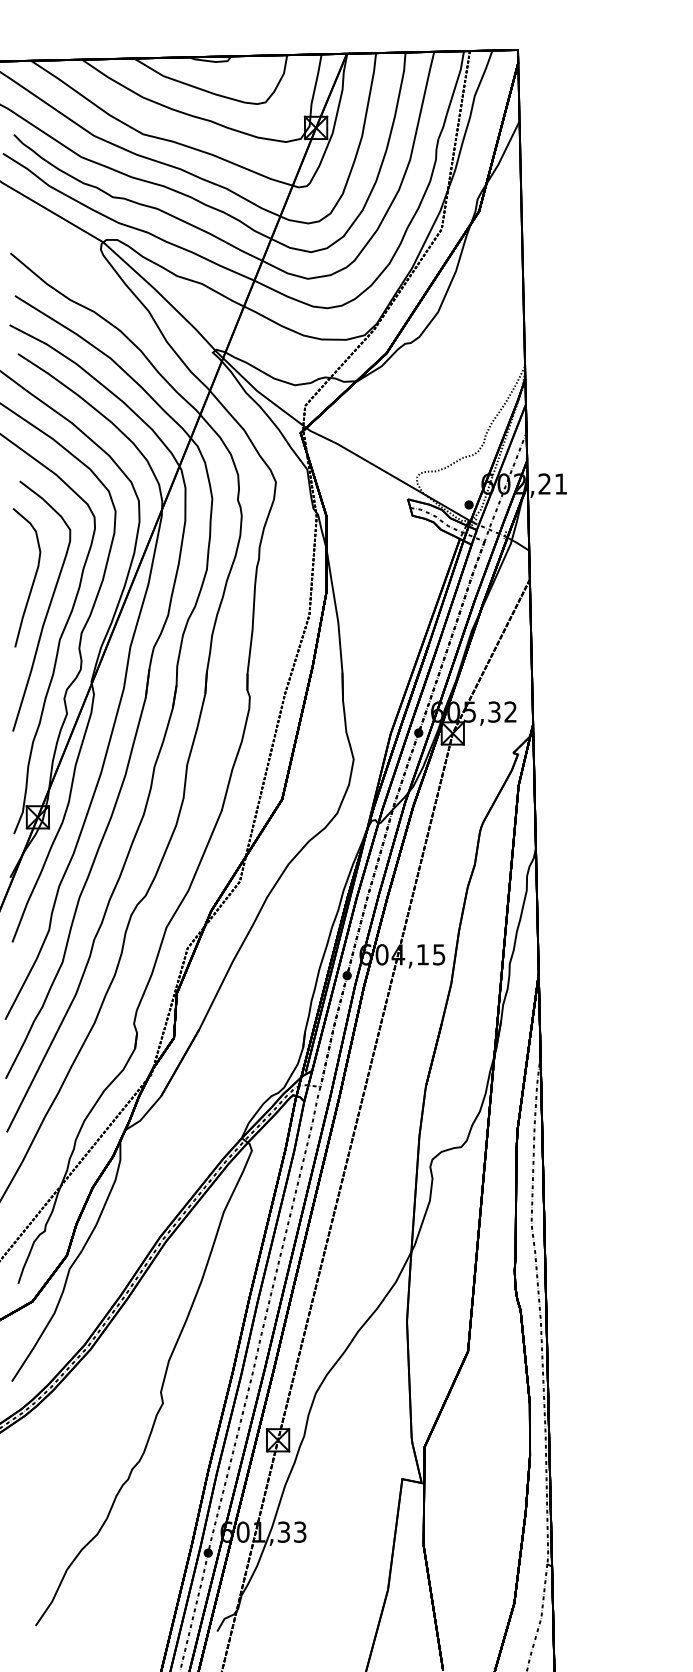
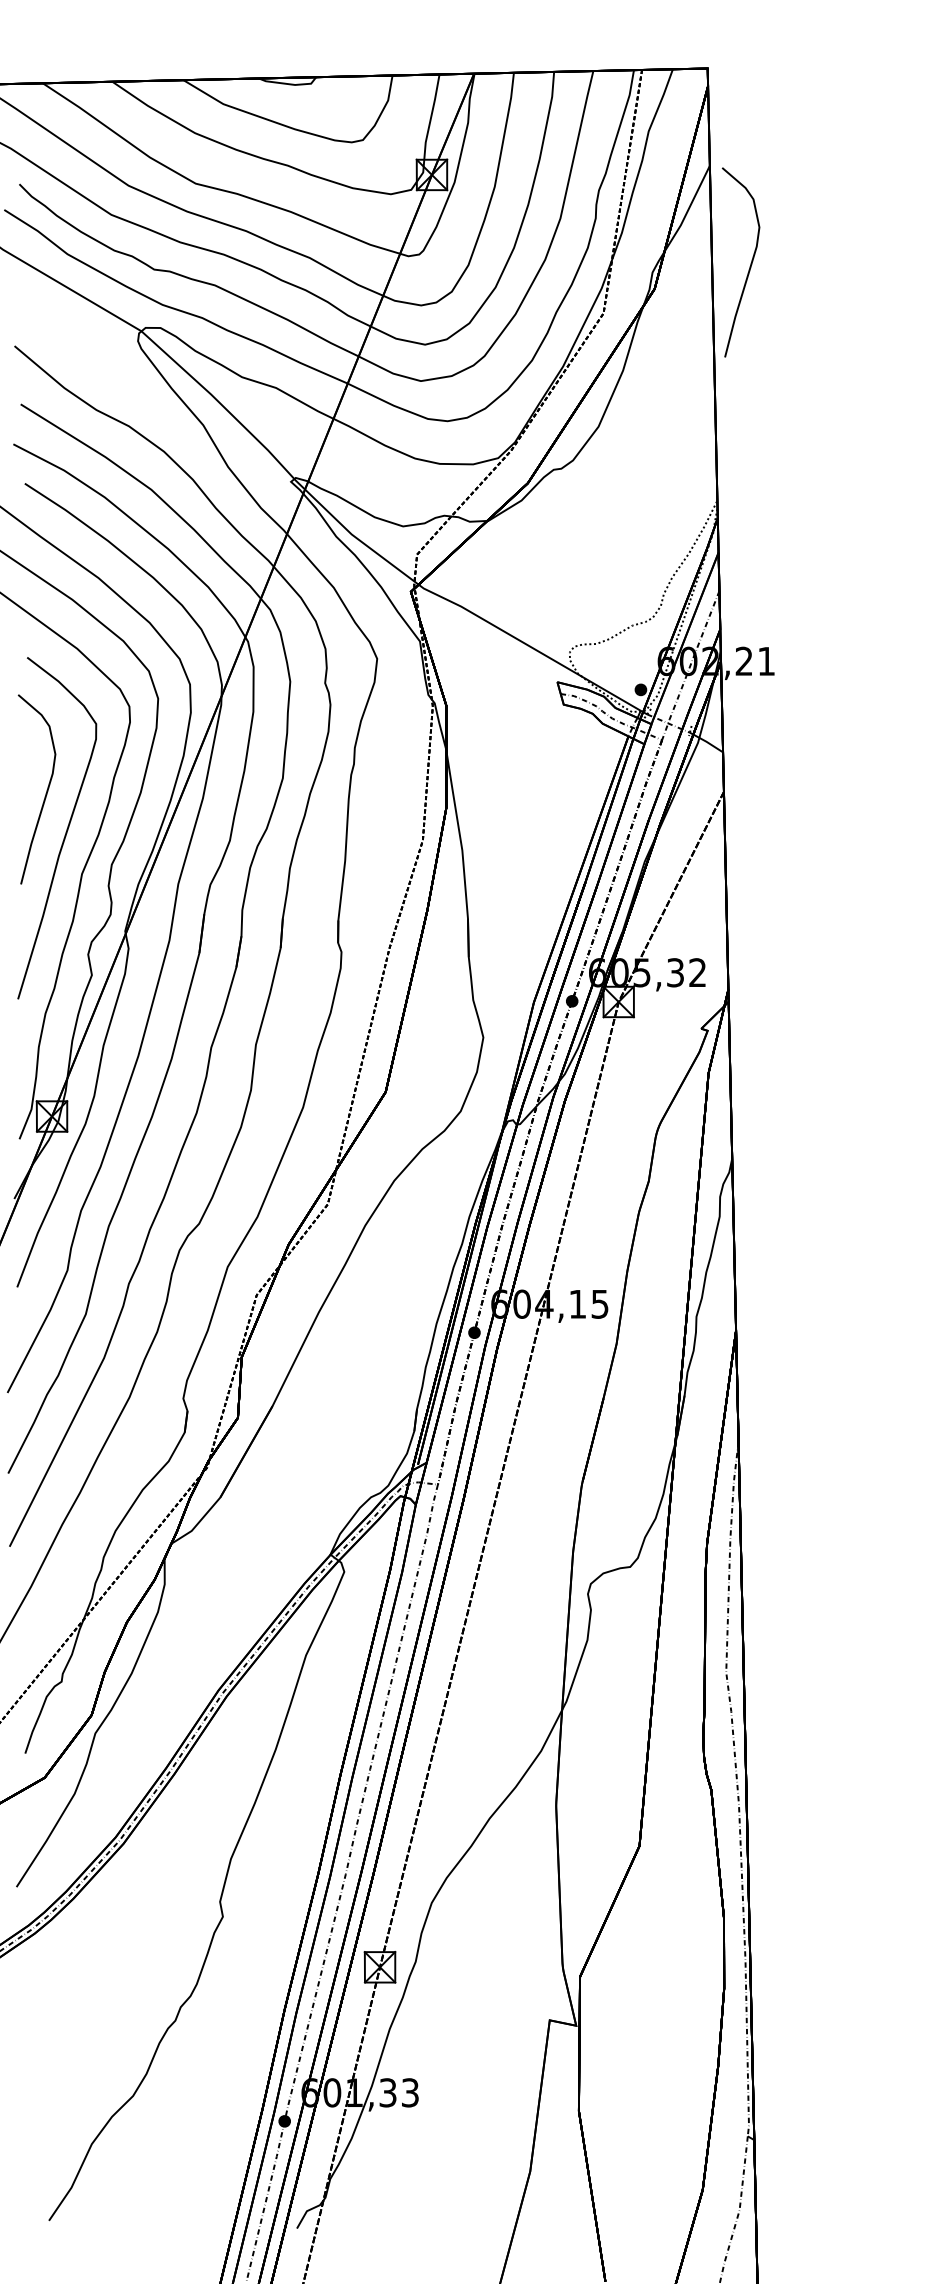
curve: (548, 194) -> (749, 266), added

